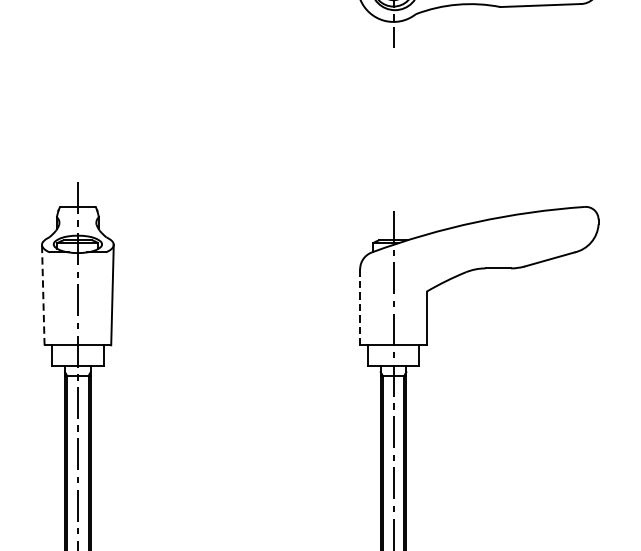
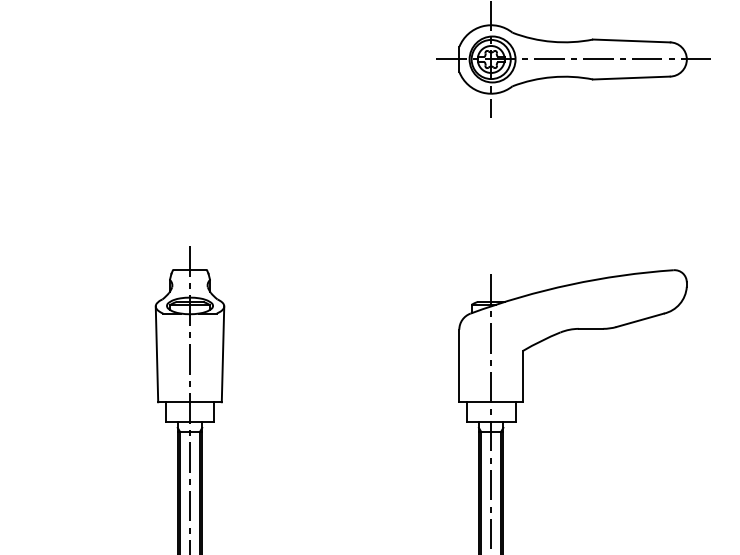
line: (42, 295) -> (156, 354), dashed -> solid
line: (360, 307) -> (459, 366), dashed -> solid

